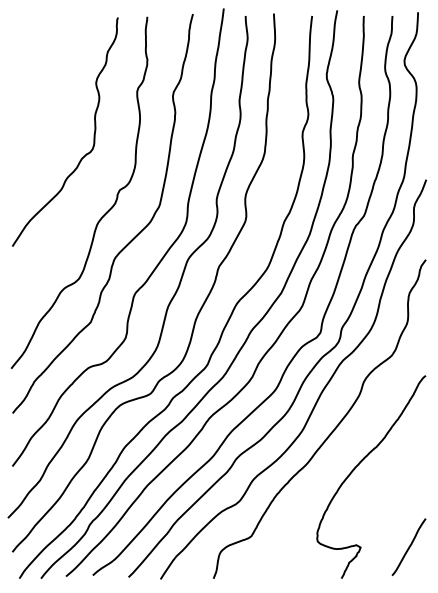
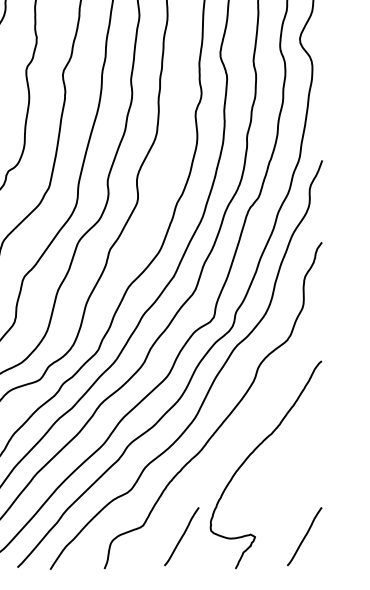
curve: (288, 546) -> (181, 535), added

